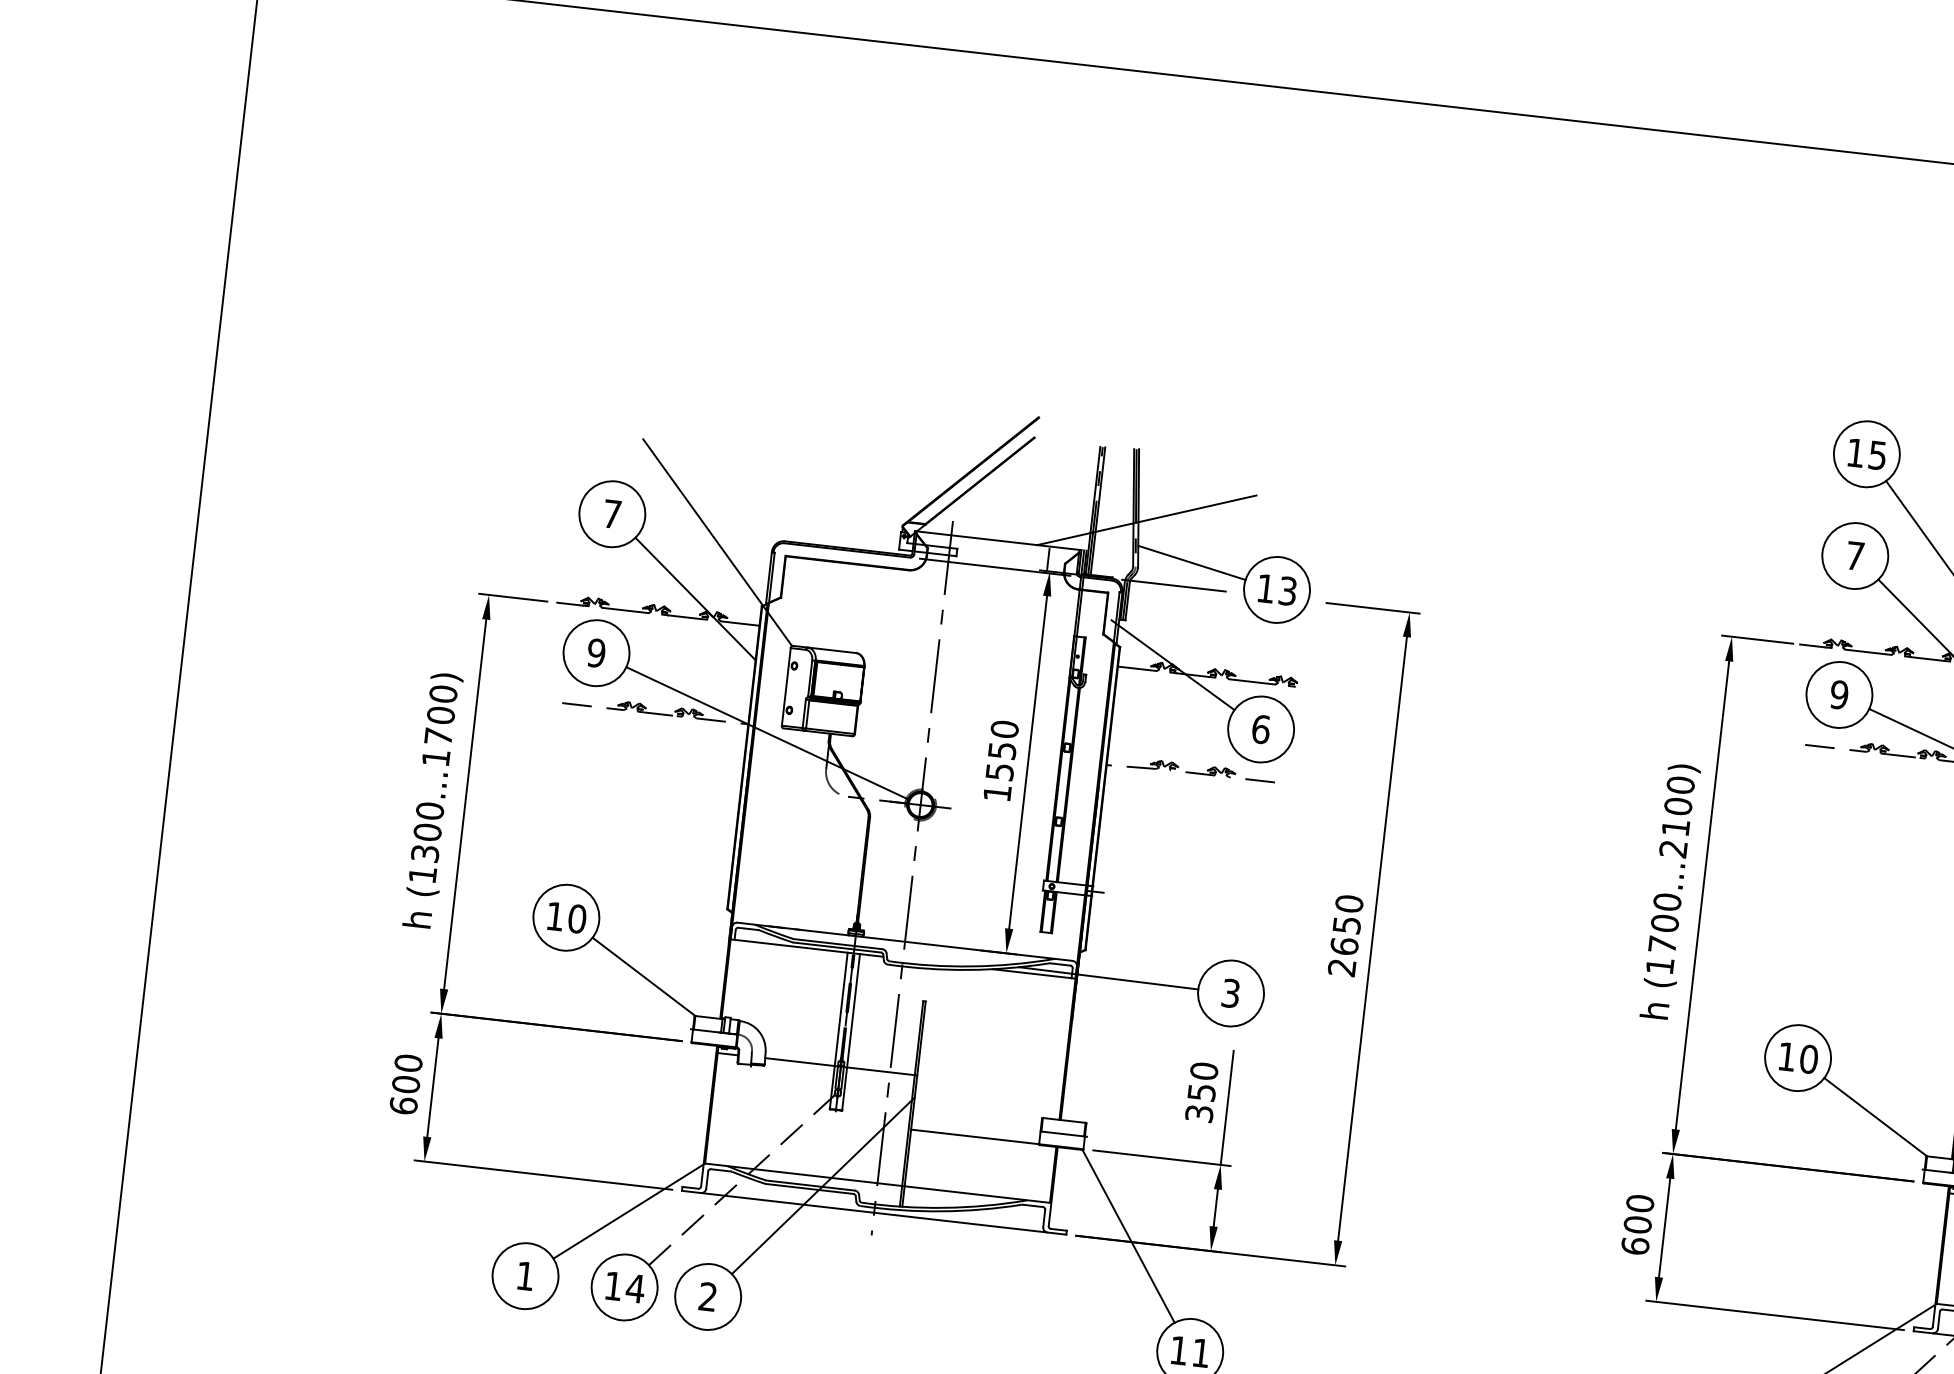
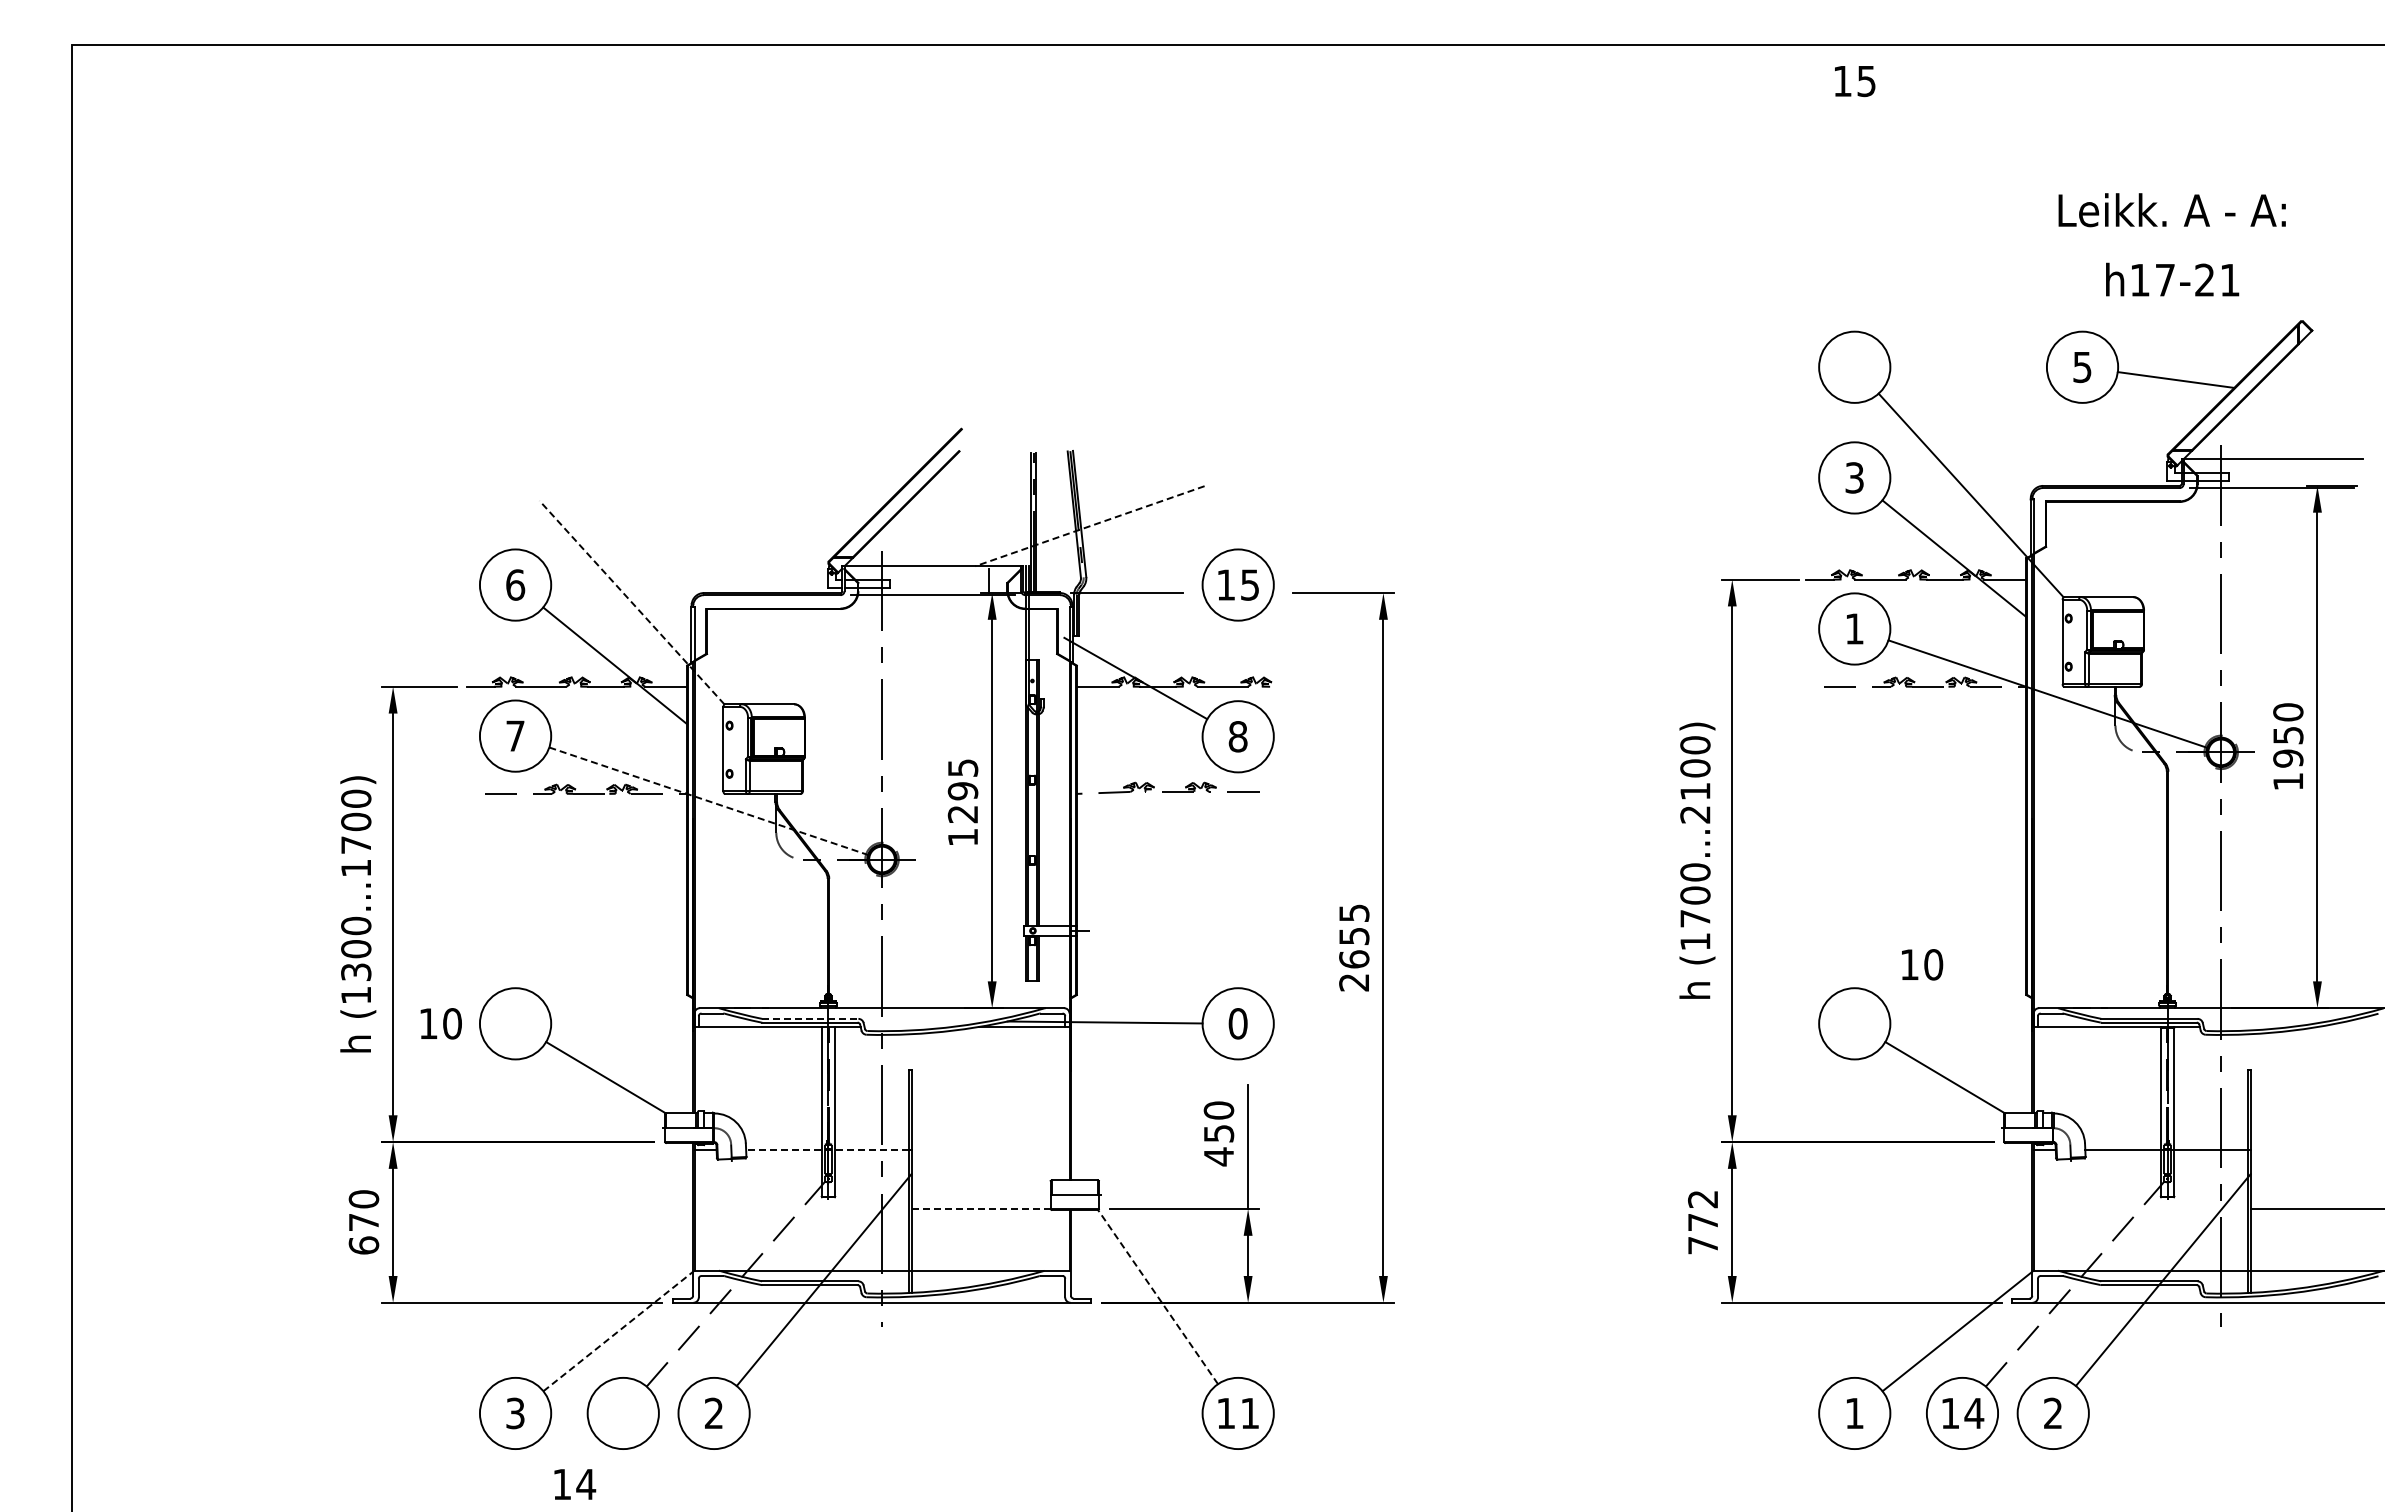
text: (1867, 454) -> (1855, 81), moved
text: (612, 513) -> (515, 584), 7 -> 6
line: (1146, 520) -> (1089, 526), solid -> dashed
line: (718, 542) -> (632, 602), solid -> dashed
text: (1855, 555) -> (1854, 477), 7 -> 3
line: (1191, 562) -> (1143, 566), removed
text: (1288, 590) -> (1250, 584), 13 -> 15
text: (596, 652) -> (515, 735), 9 -> 7
text: (1839, 694) -> (1854, 628), 9 -> 1
text: (1260, 729) -> (1237, 736), 6 -> 8
line: (768, 733) -> (709, 801), solid -> dashed
text: (1001, 750) -> (962, 791), 1550 -> 1295
text: (1349, 904) -> (1354, 913), 2650 -> 2655
text: (566, 917) -> (440, 1023), moved
line: (838, 943) -> (810, 1018), solid -> dashed
text: (1230, 993) -> (1237, 1023), 3 -> 0
text: (1798, 1057) -> (1922, 964), moved
line: (839, 1066) -> (826, 1150), solid -> dashed
text: (405, 1084) -> (363, 1222), 600 -> 670
text: (1198, 1113) -> (1218, 1156), 350 -> 450
line: (975, 1137) -> (981, 1209), solid -> dashed
line: (628, 1210) -> (618, 1330), solid -> dashed
text: (1638, 1225) -> (1703, 1222), 600 -> 772
line: (1129, 1236) -> (1158, 1297), solid -> dashed
text: (525, 1276) -> (515, 1413), 1 -> 3
text: (625, 1287) -> (575, 1484), moved

